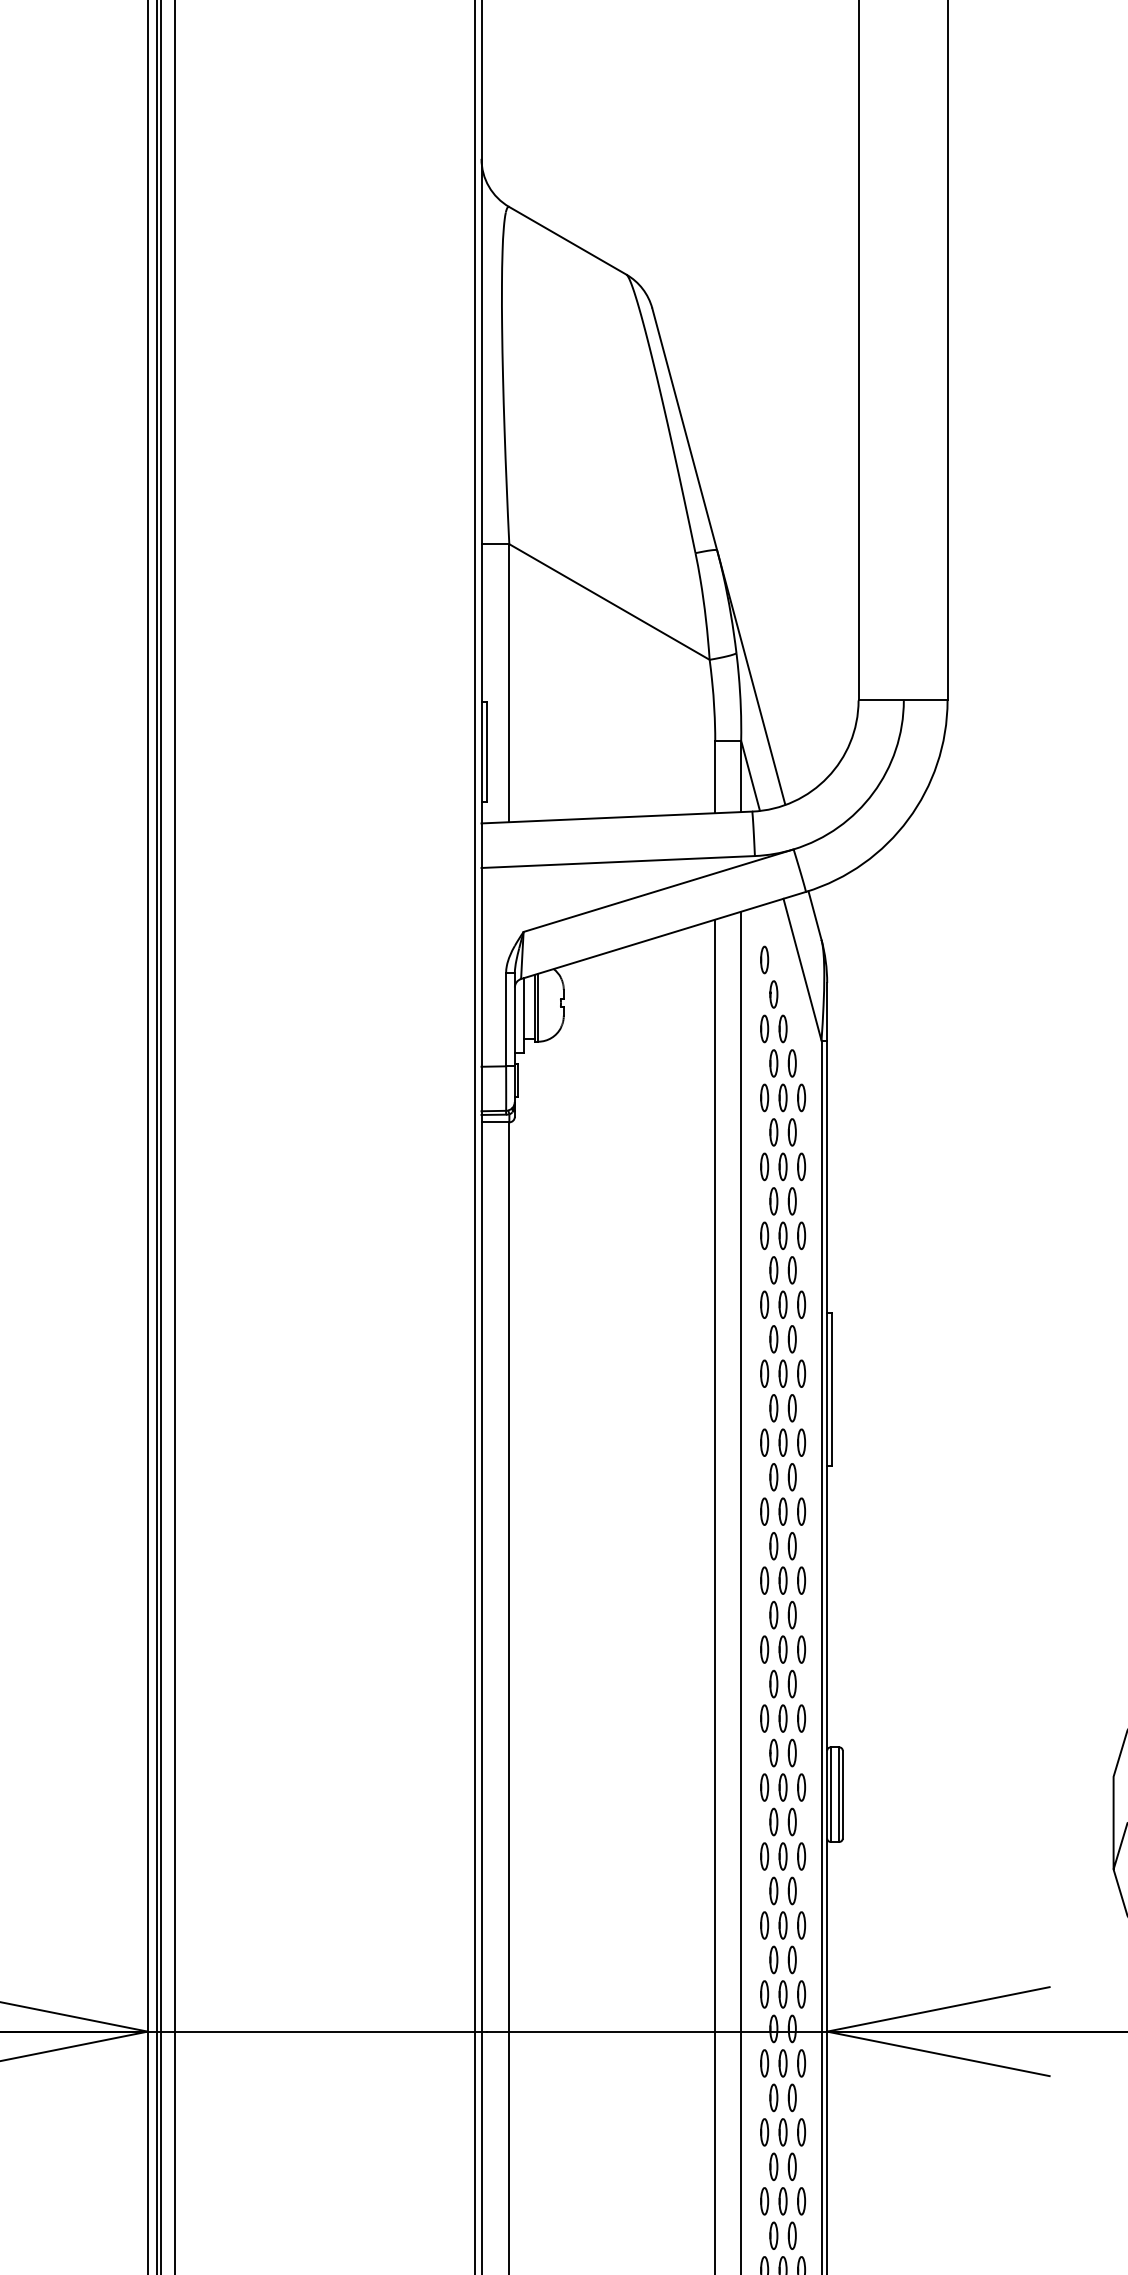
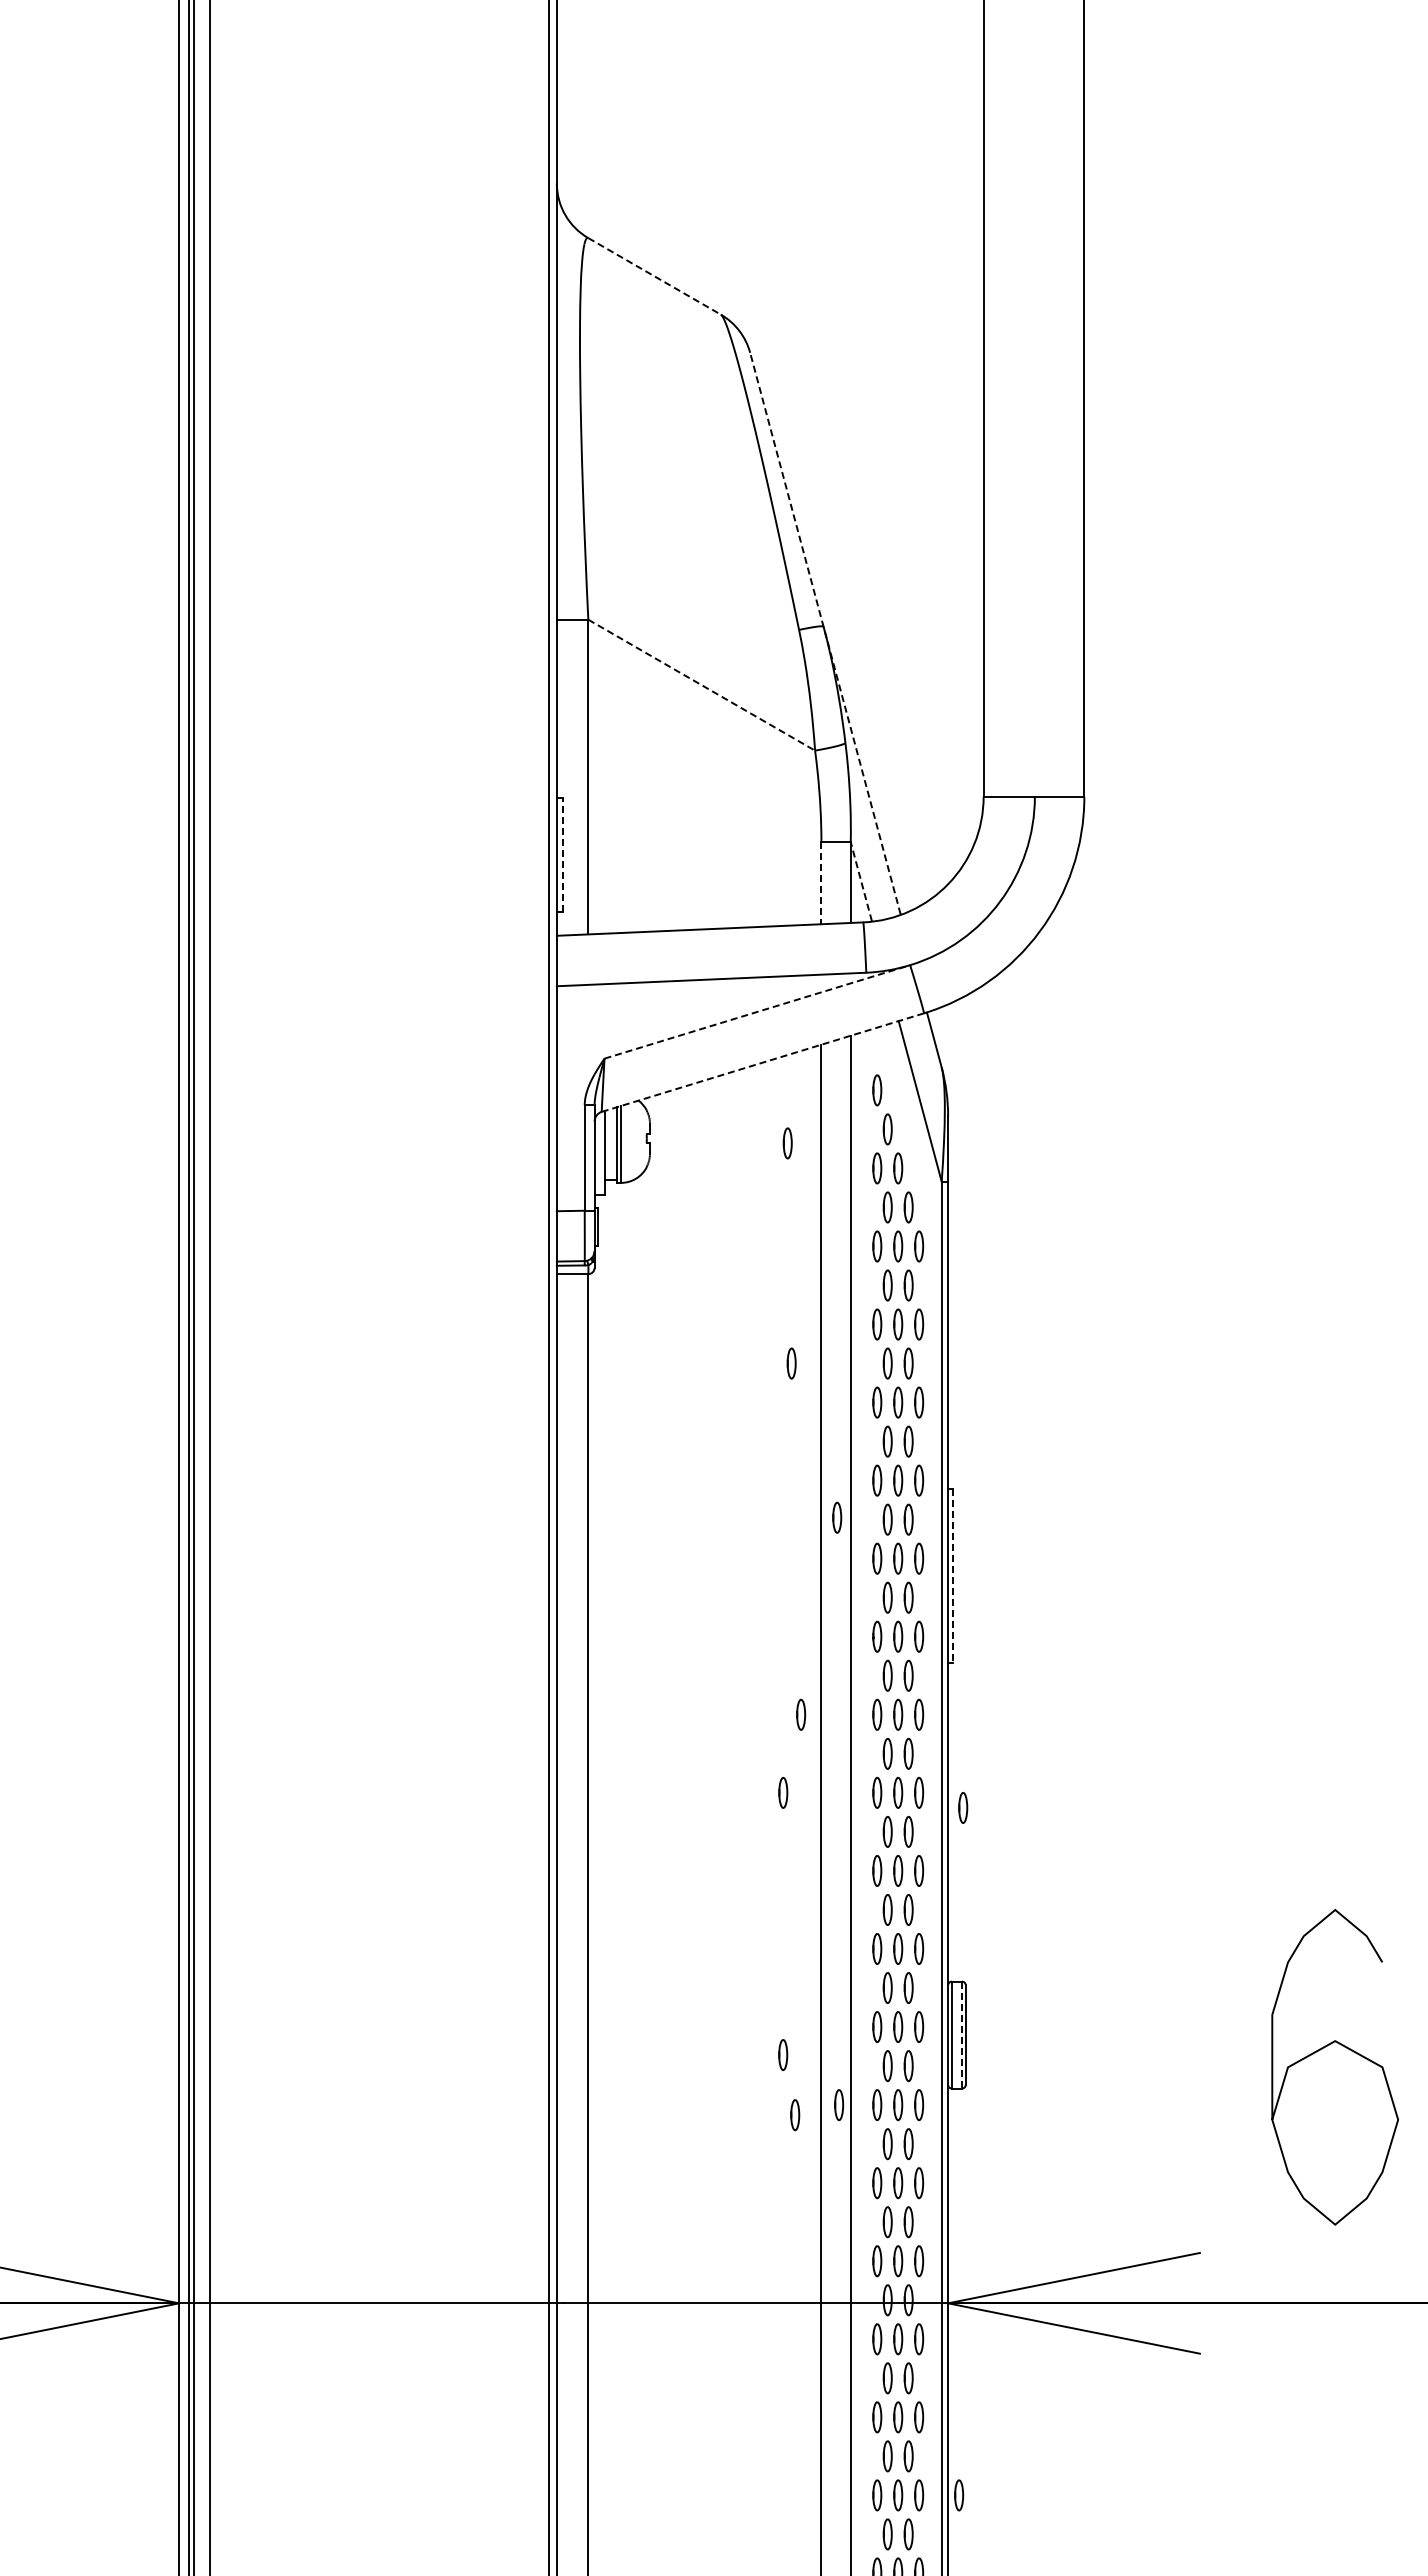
line: (567, 240) -> (654, 276), solid -> dashed
line: (718, 556) -> (825, 633), solid -> dashed
line: (609, 602) -> (701, 685), solid -> dashed
line: (487, 751) -> (563, 854), solid -> dashed
line: (750, 775) -> (861, 881), solid -> dashed
line: (715, 777) -> (821, 883), solid -> dashed
line: (658, 890) -> (757, 1011), solid -> dashed
line: (664, 935) -> (763, 1062), solid -> dashed
part: (685, 1006) -> (787, 1143), added
part: (688, 1201) -> (791, 1363), added
part: (729, 1337) -> (837, 1517), added
line: (831, 1389) -> (953, 1576), solid -> dashed
part: (697, 1511) -> (801, 1714), added
part: (681, 1580) -> (783, 1792), added
part: (840, 1593) -> (963, 1807), added
line: (839, 1795) -> (961, 2035), solid -> dashed
part: (681, 1811) -> (783, 2054), added
part: (731, 1856) -> (839, 2105), added
part: (692, 1865) -> (795, 2115), added
part: (837, 2201) -> (959, 2495), added

